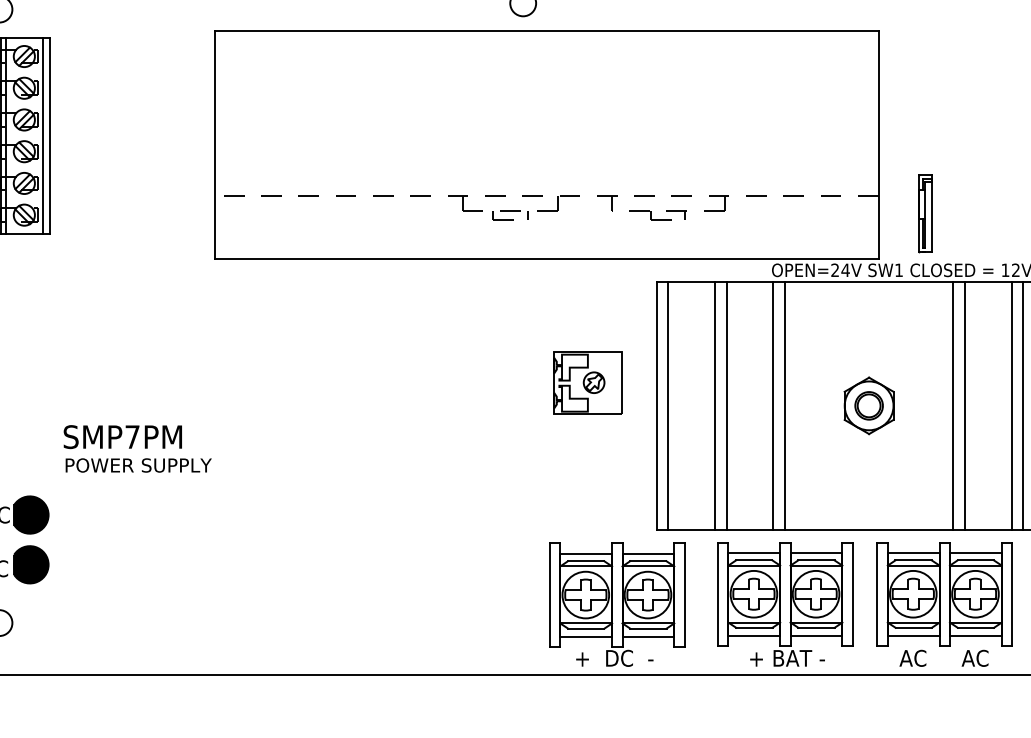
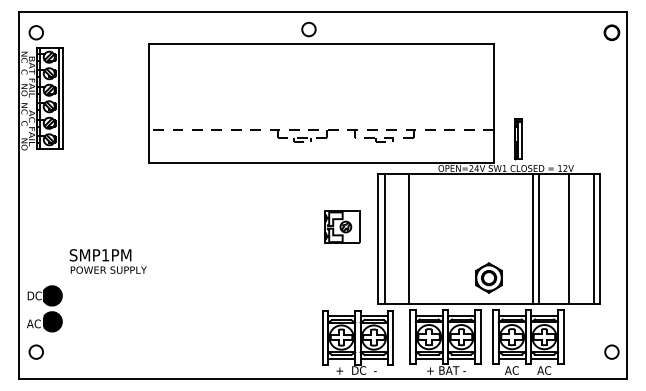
line: (725, 404) -> (414, 238), removed
line: (773, 404) -> (439, 238), removed
line: (785, 404) -> (445, 238), removed
part: (868, 404) -> (488, 277), moved
line: (1012, 404) -> (563, 238), removed
text: (132, 437) -> (105, 255), SMP7PM -> SMP1PM

